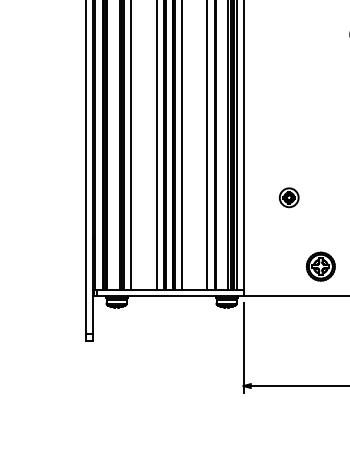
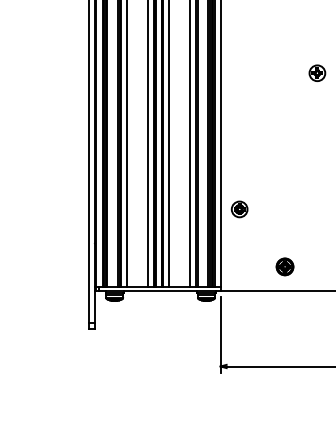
part: (289, 197) -> (239, 209), moved
part: (320, 266) -> (284, 266), size x0.71

